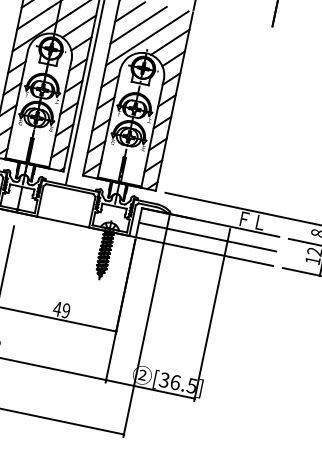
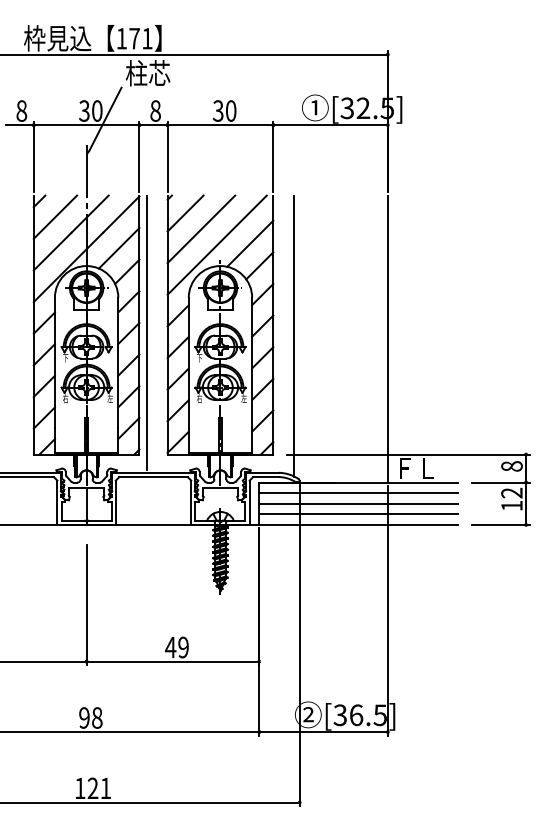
line: (187, 111) -> (294, 335), added
line: (251, 127) -> (387, 338), added
line: (208, 229) -> (358, 493), added
line: (205, 244) -> (358, 514), added

